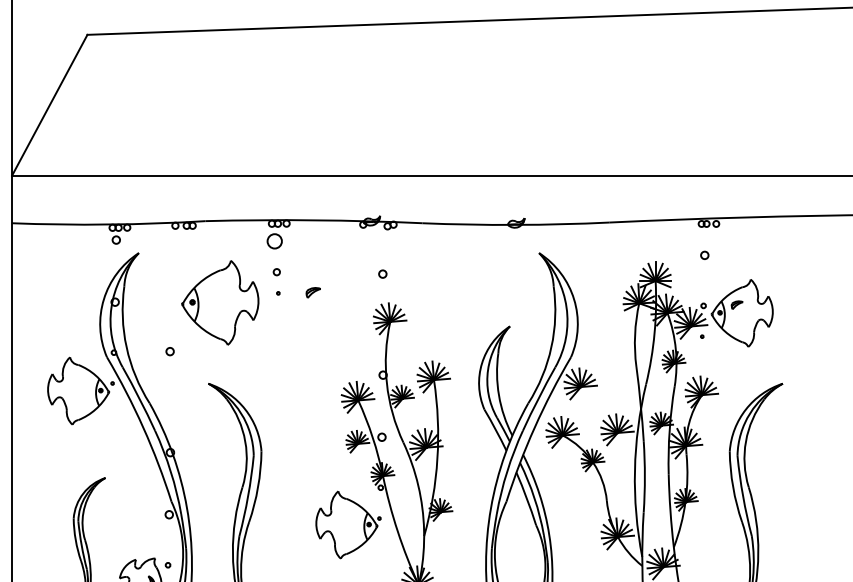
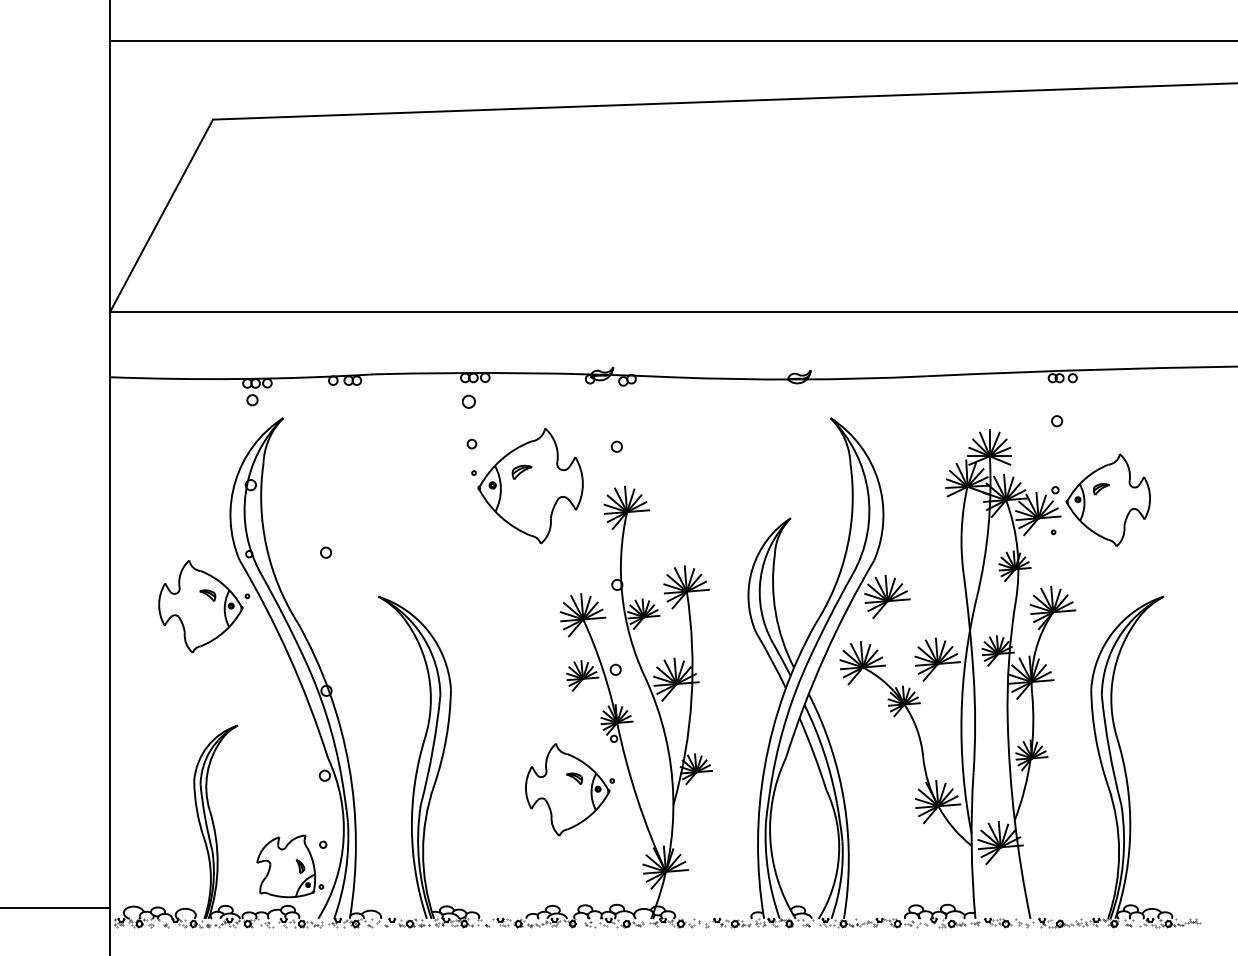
circle: (274, 241) -> (468, 401), size x0.62
part: (220, 303) -> (530, 486), moved
part: (83, 382) -> (207, 595), added
part: (351, 516) -> (574, 778), added

